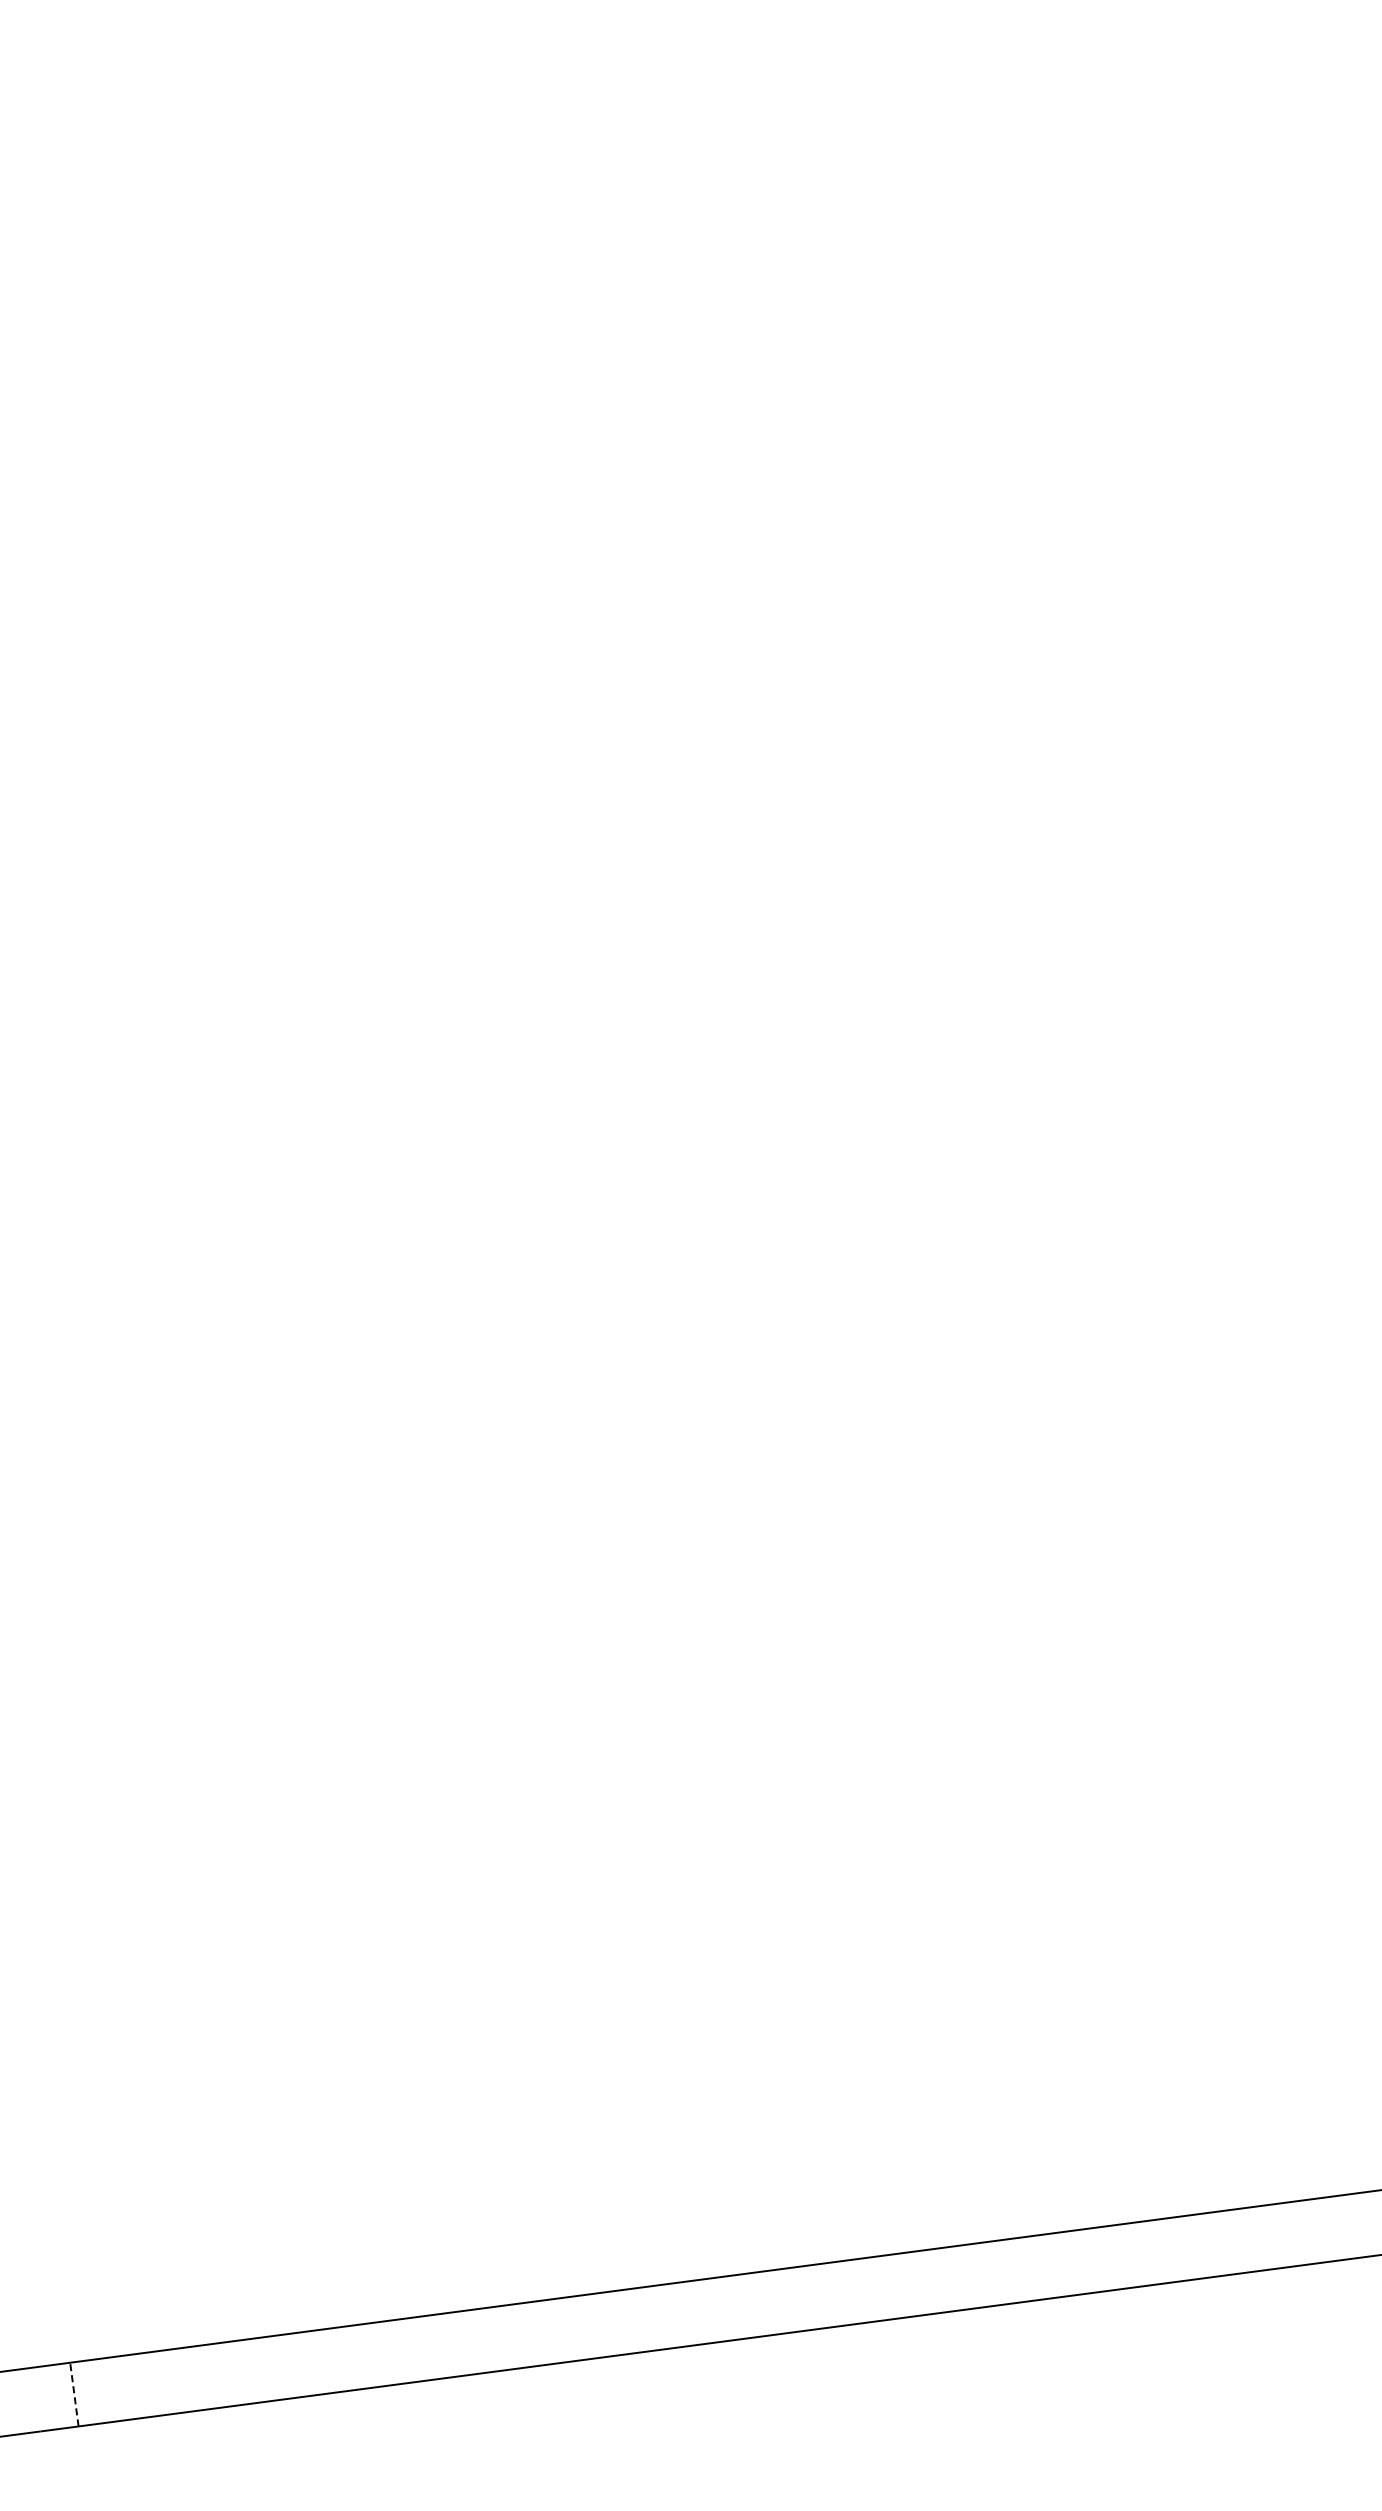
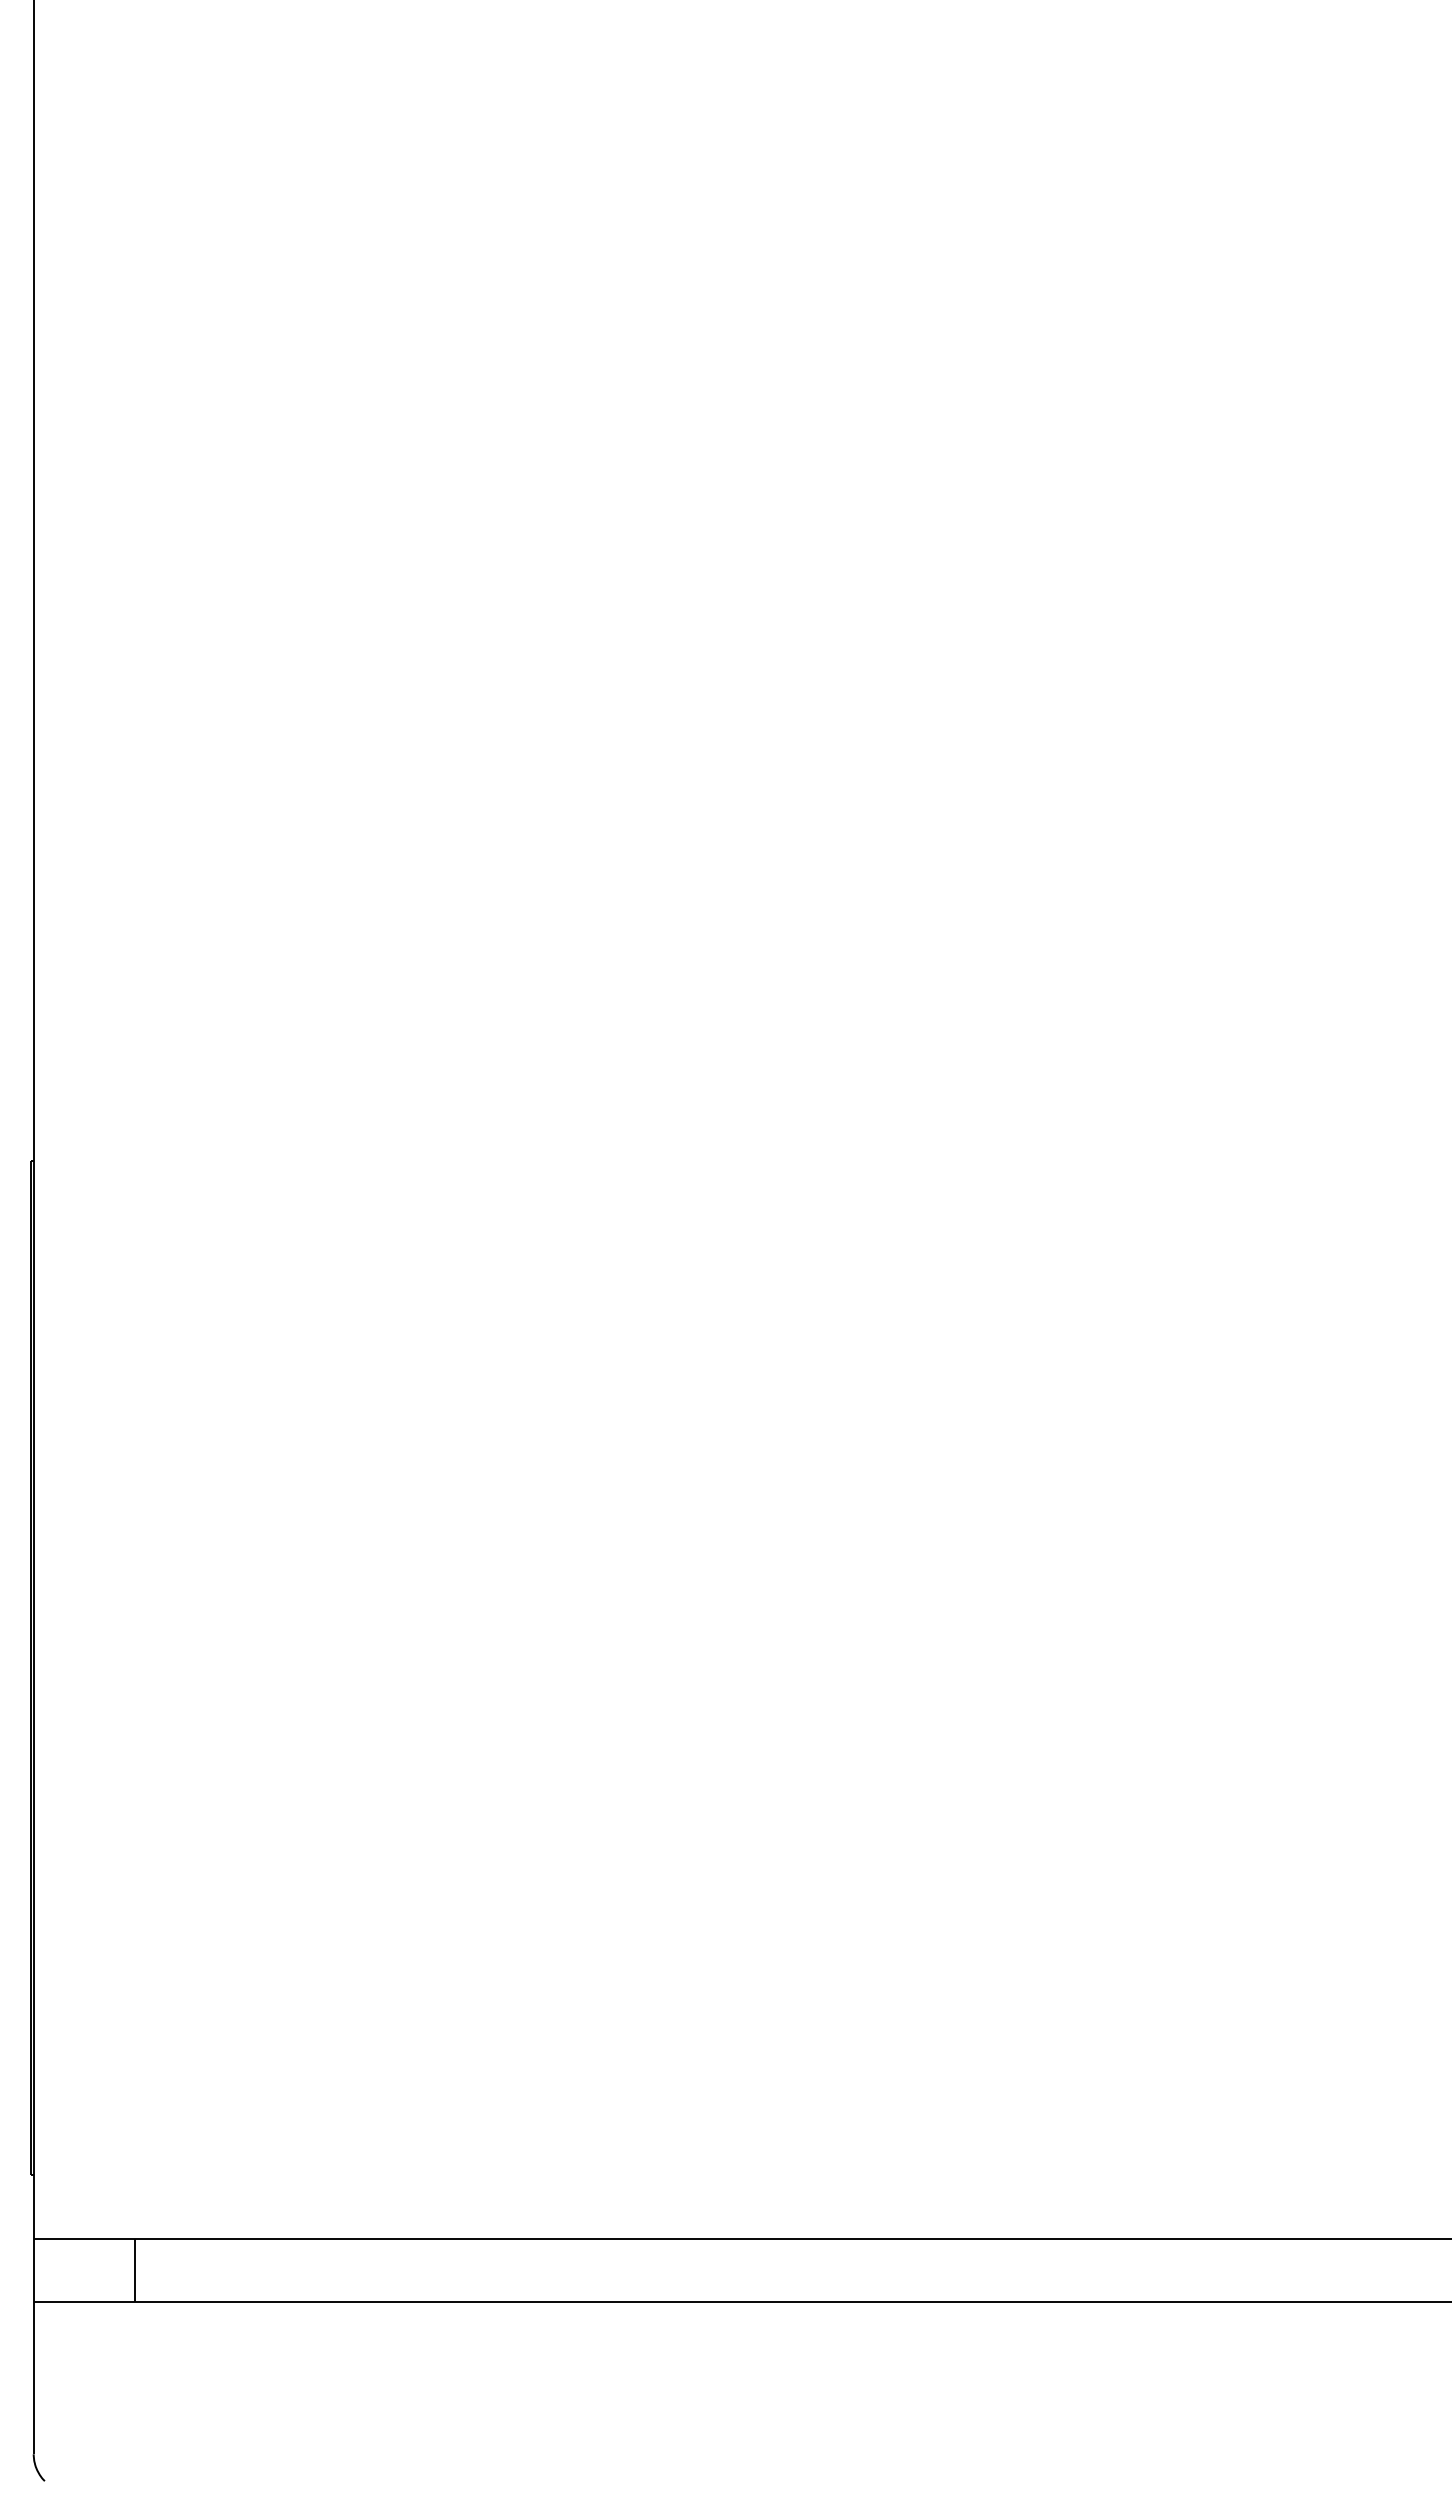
line: (74, 2394) -> (135, 2270), dashed -> solid

